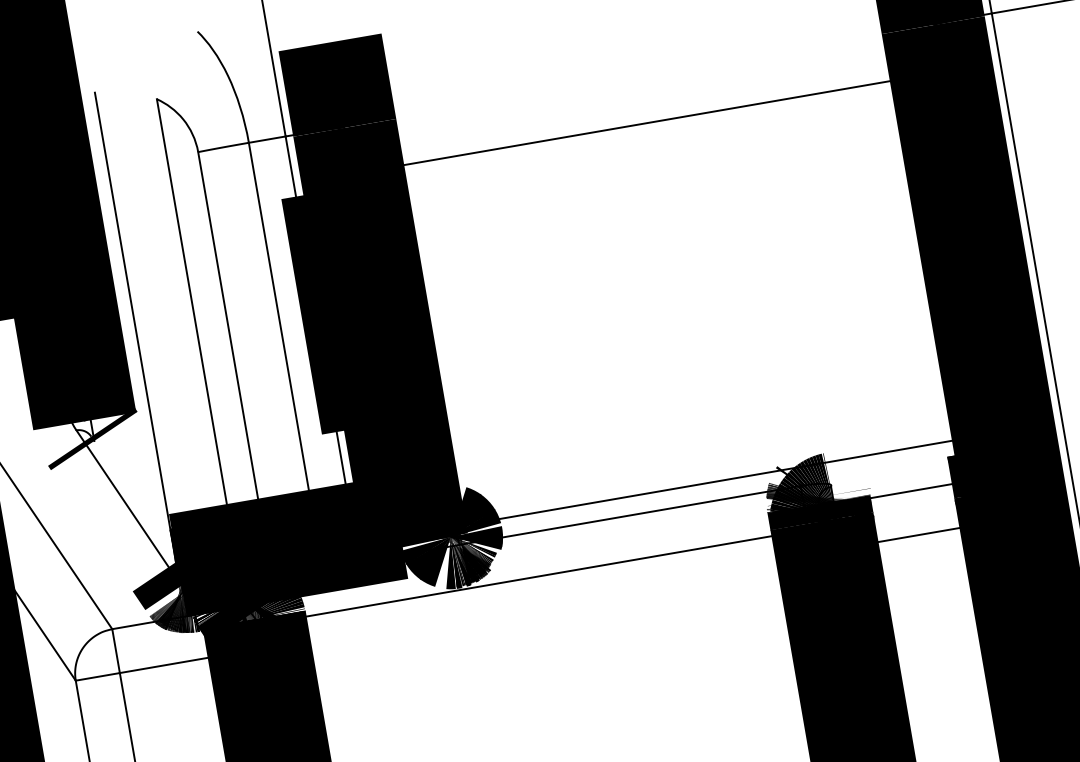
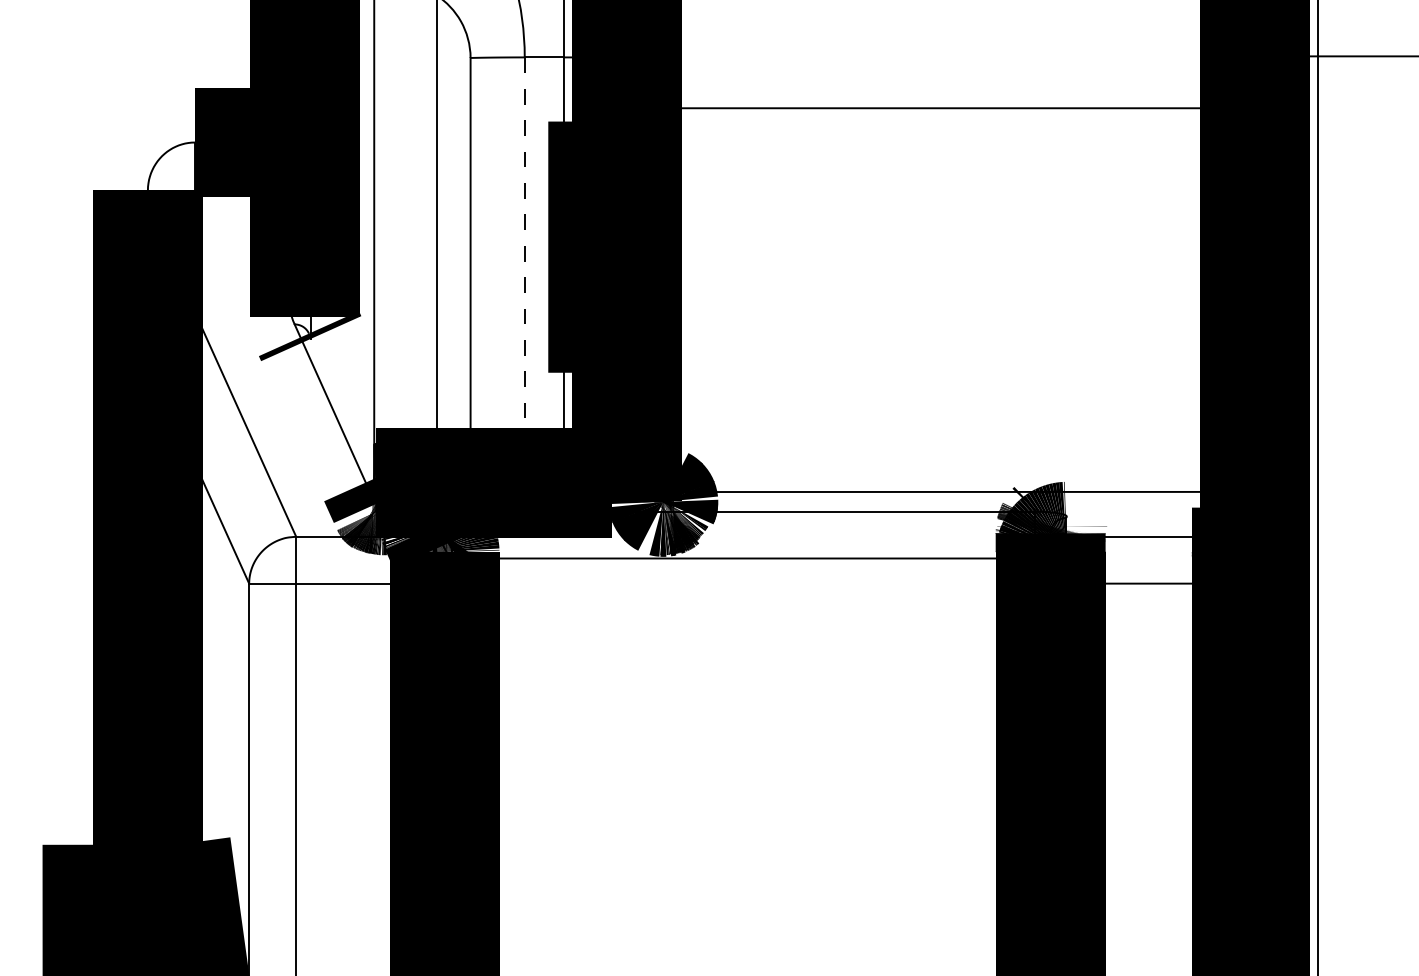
line: (284, 351) -> (524, 279), solid -> dashed

